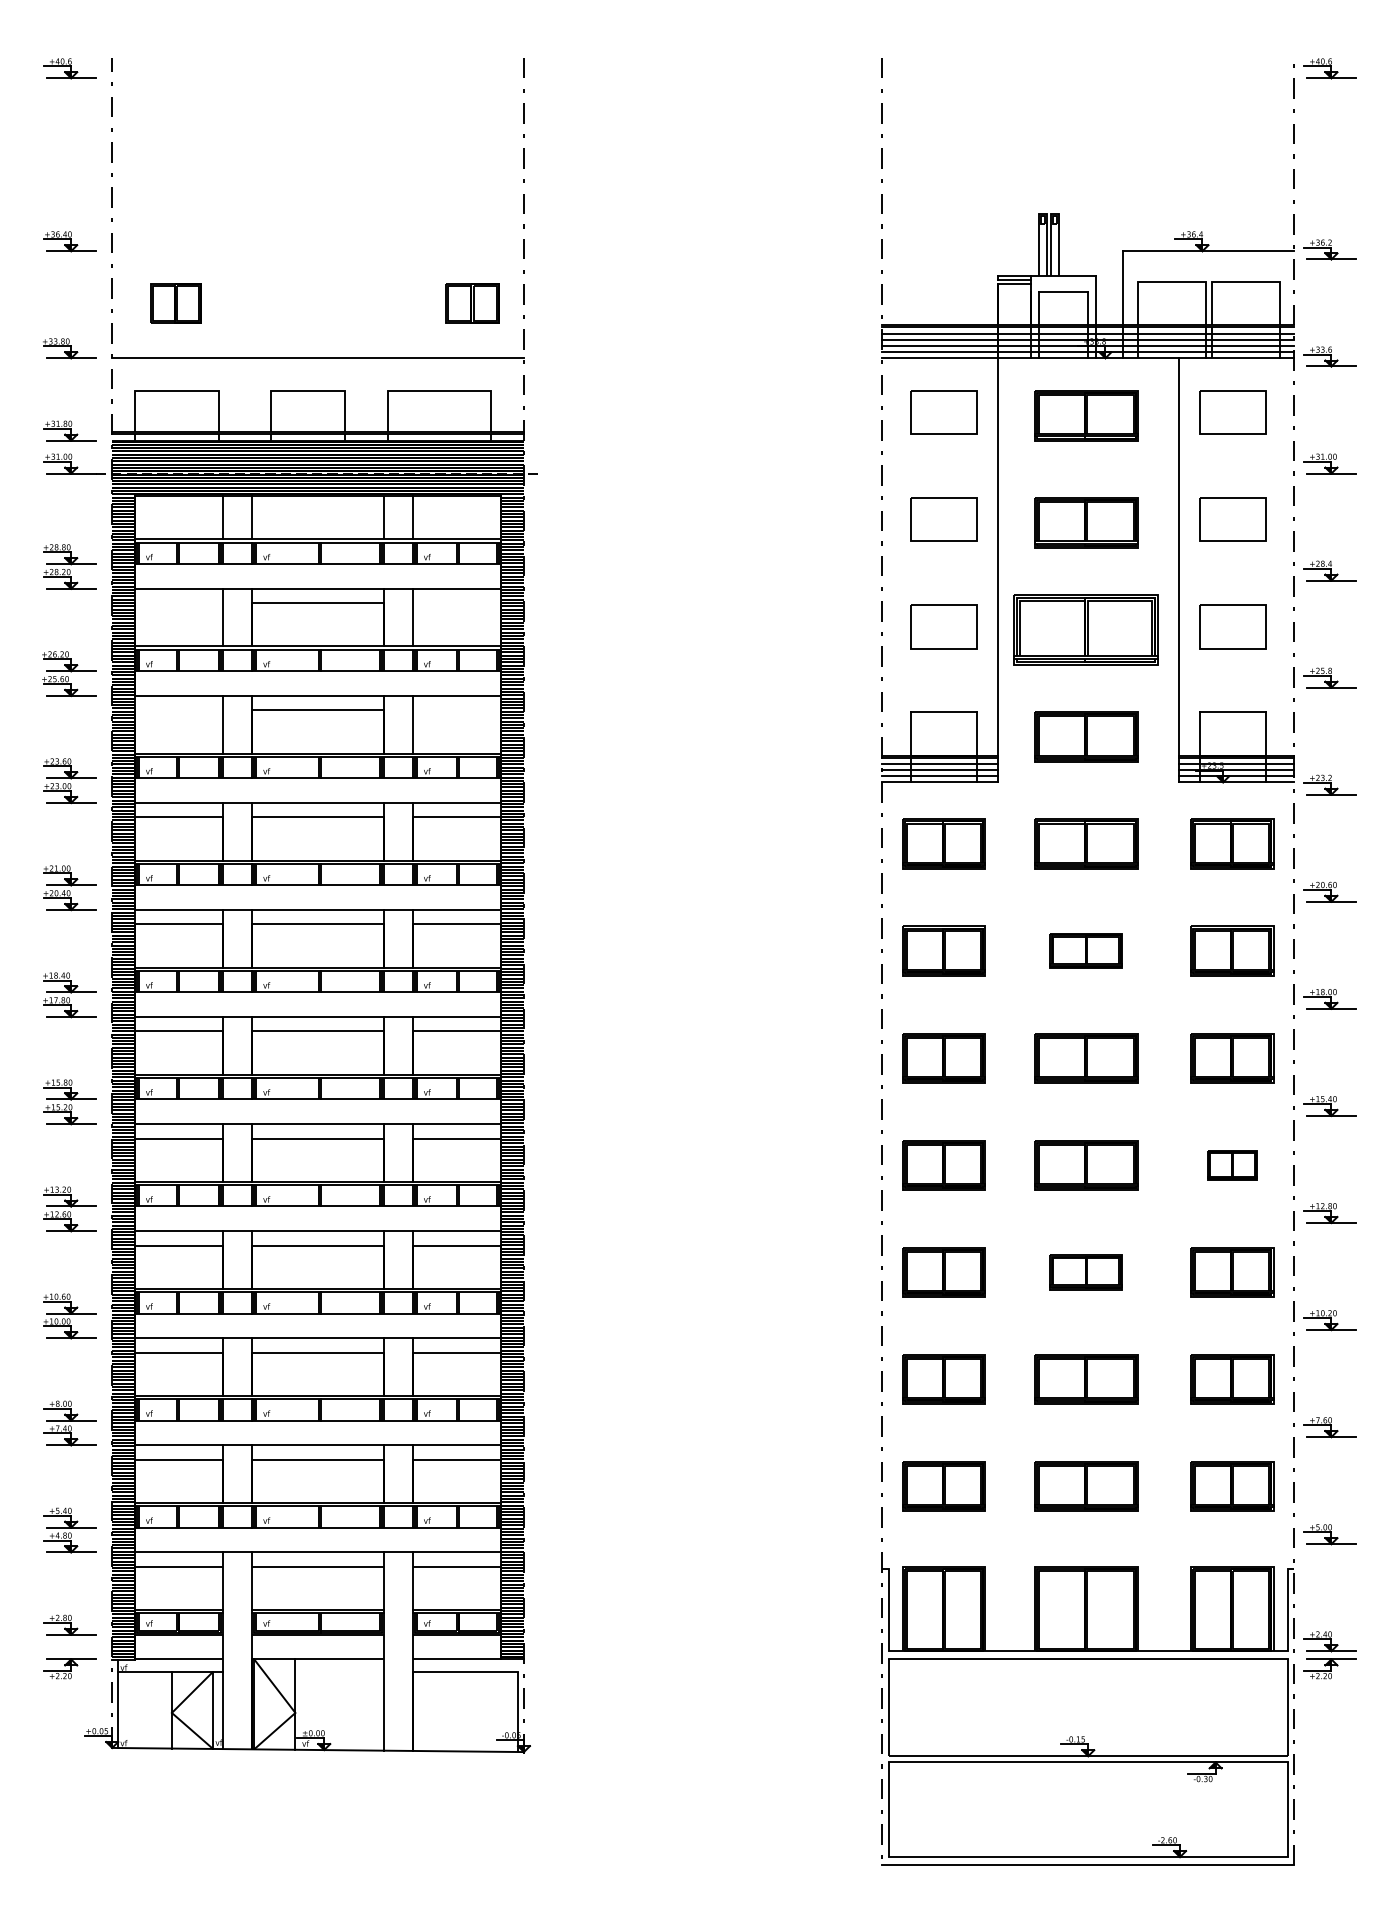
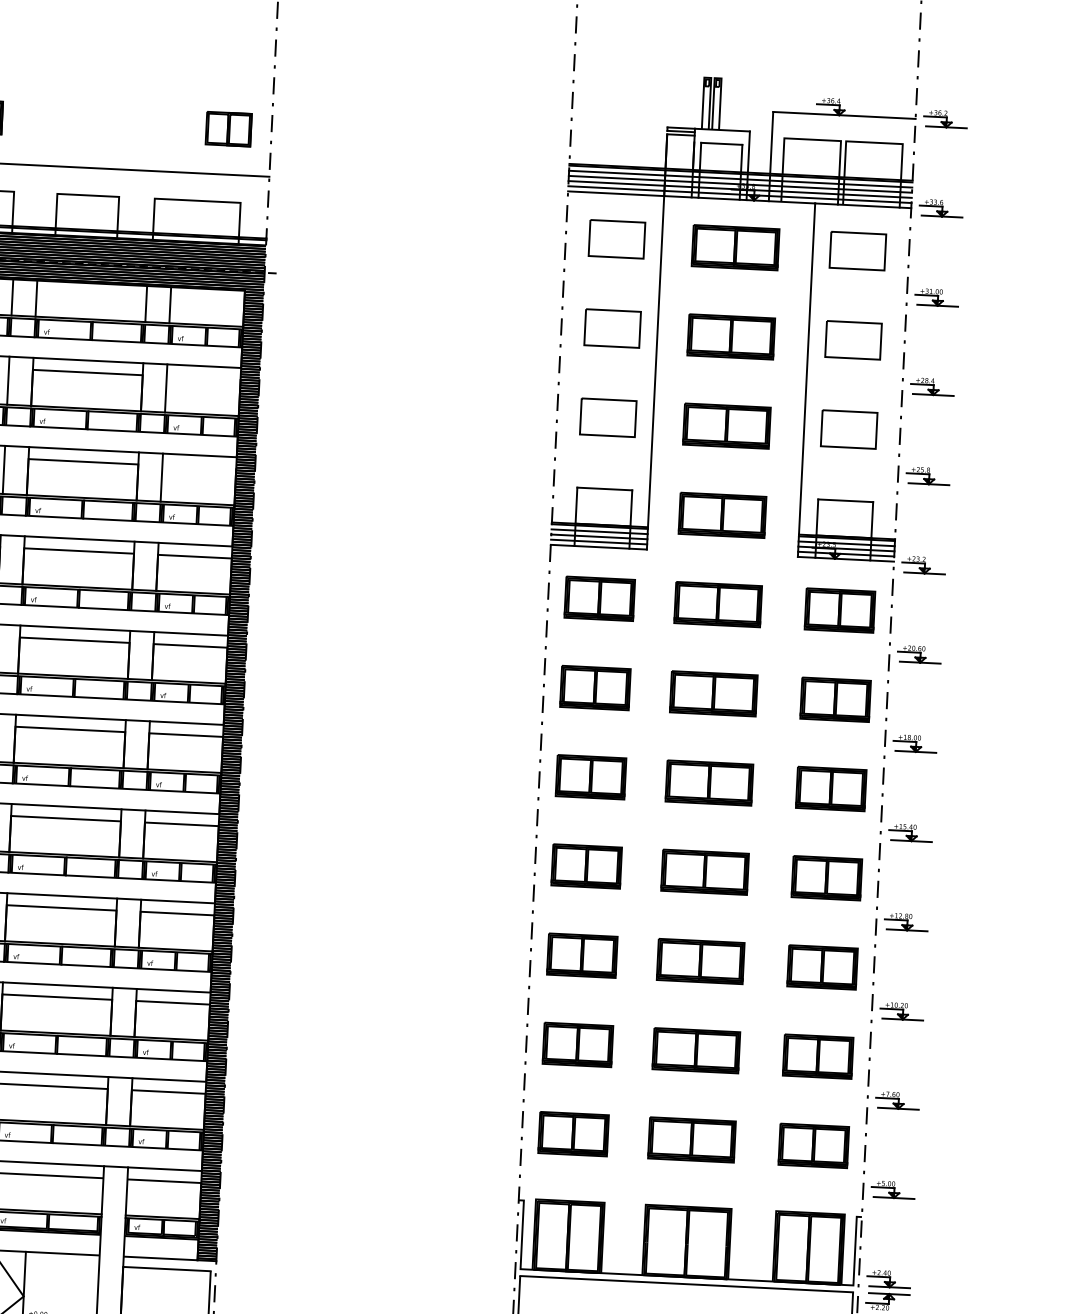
part: (1086, 629) -> (727, 425), size x0.71
part: (1086, 950) -> (714, 693), size x1.43
part: (1232, 1165) -> (827, 878), size x1.67
part: (1086, 1272) -> (700, 961), size x1.43

